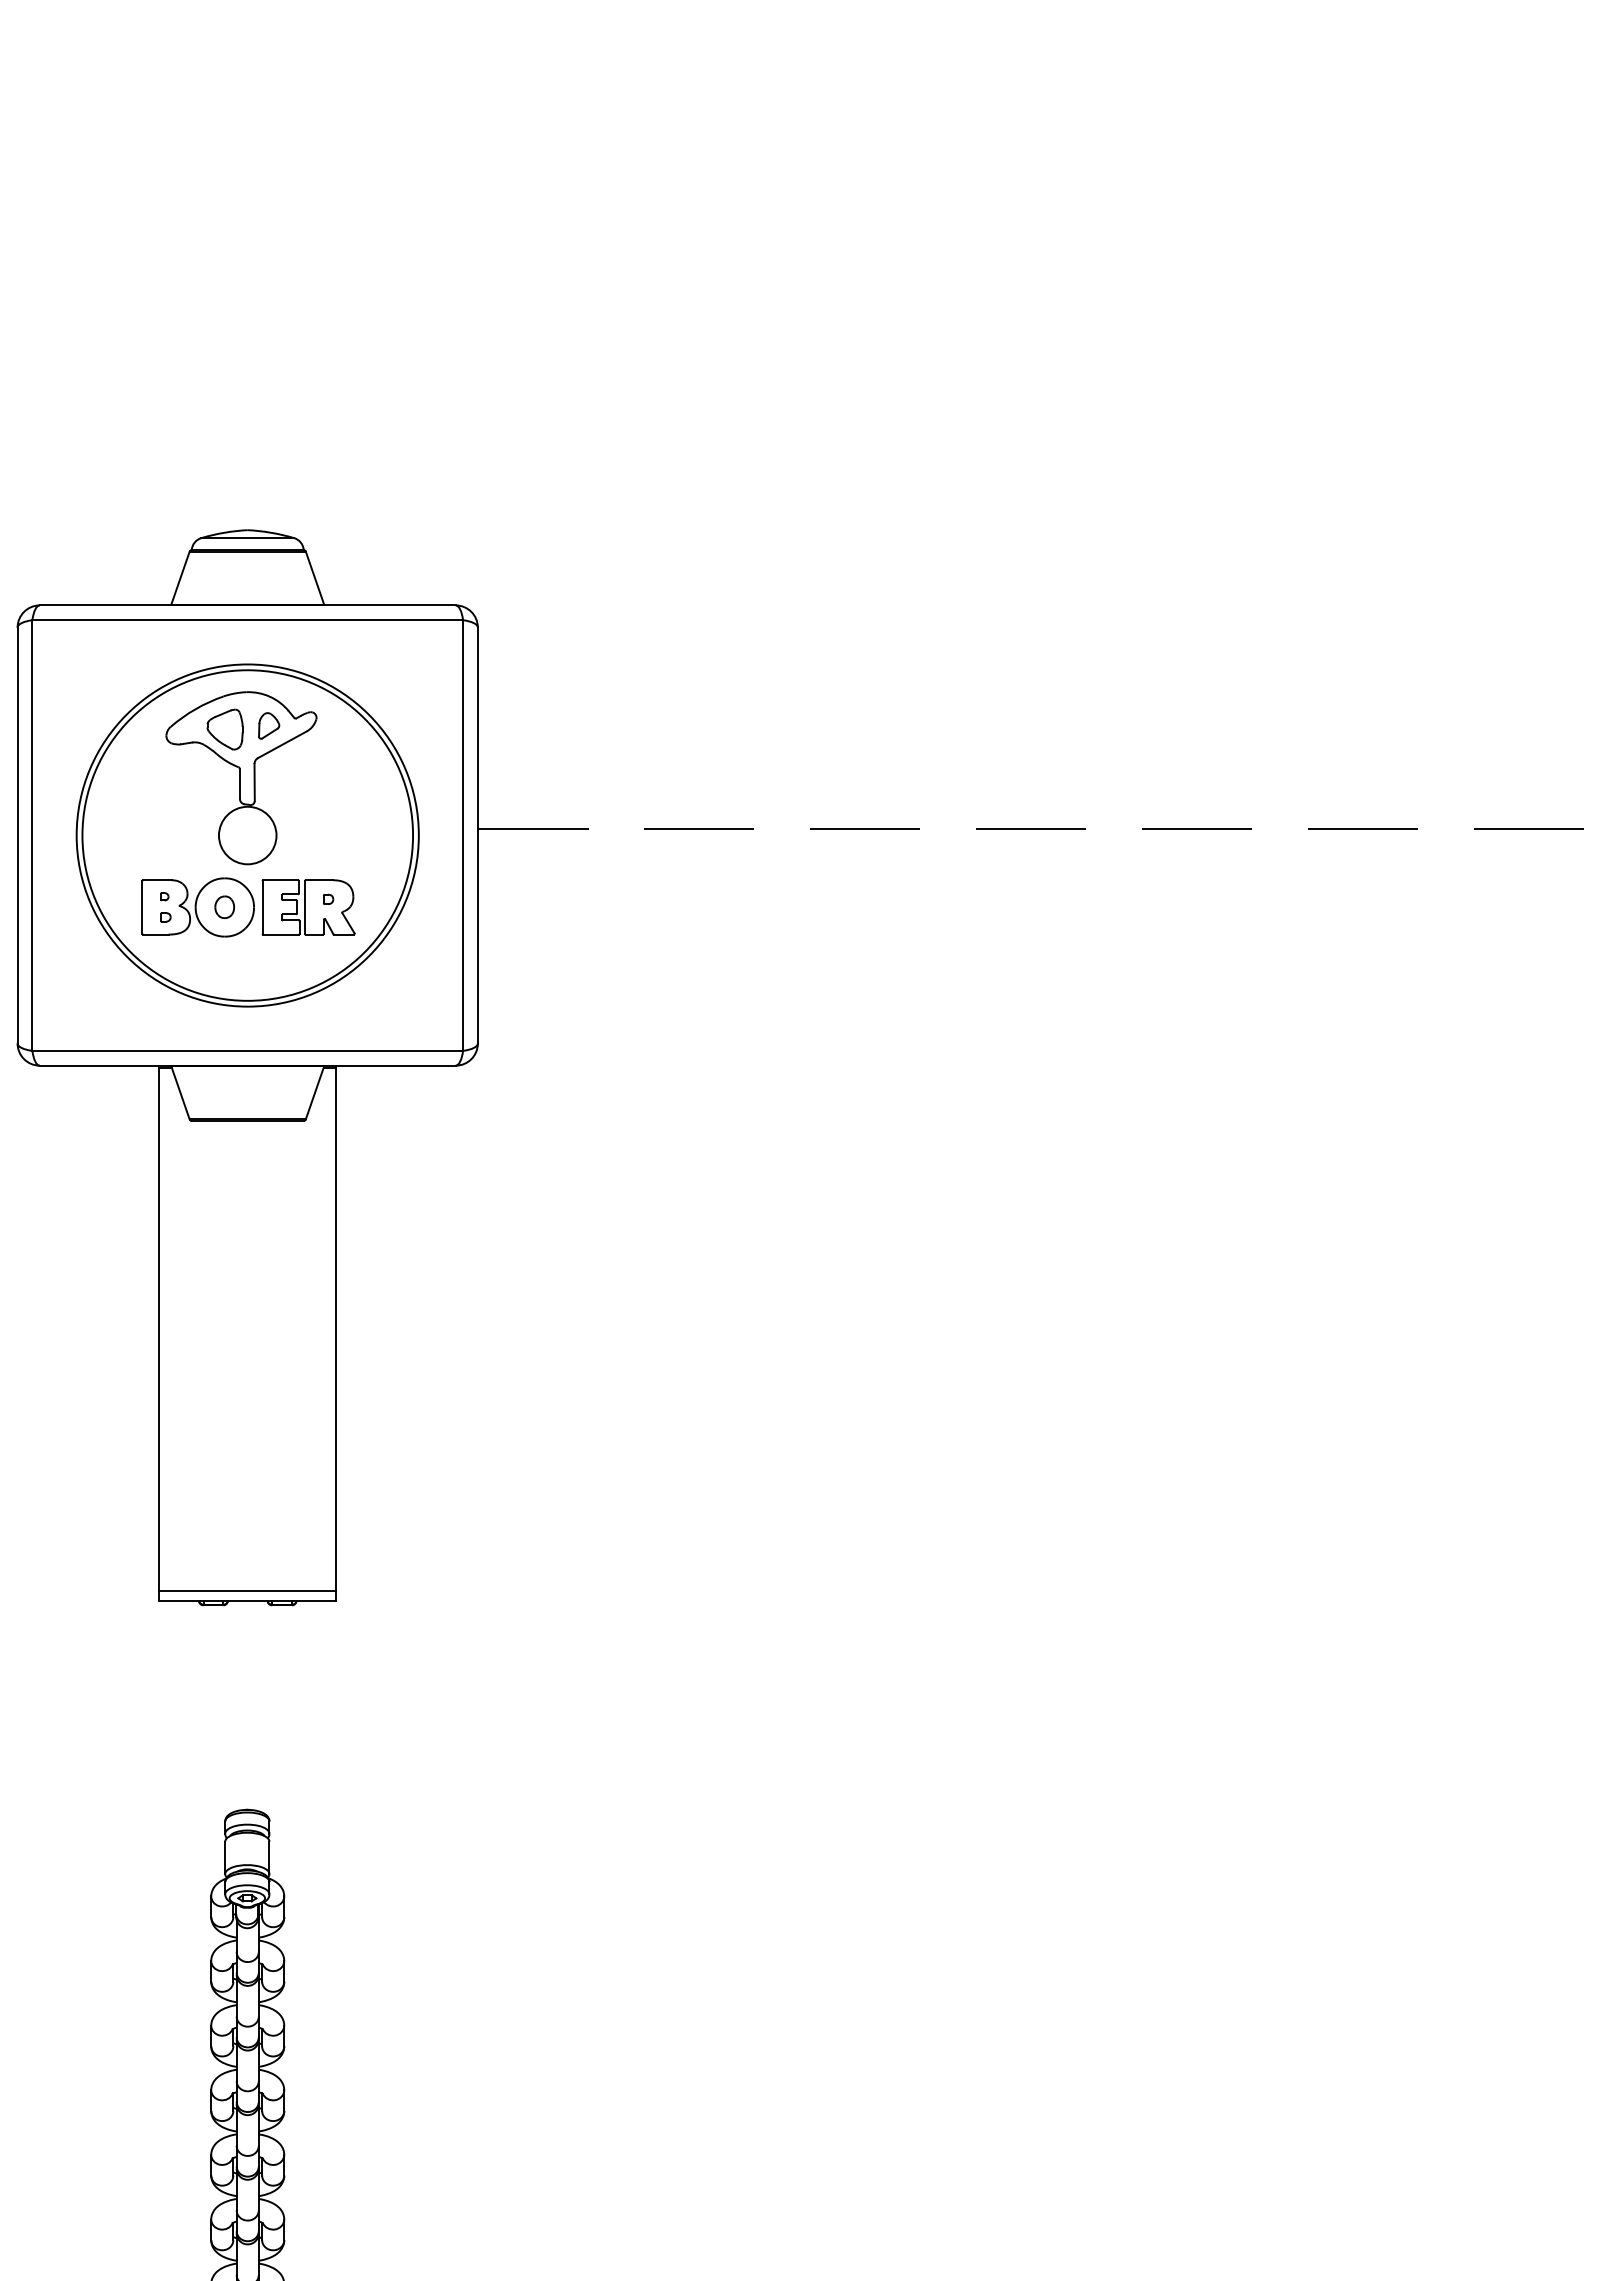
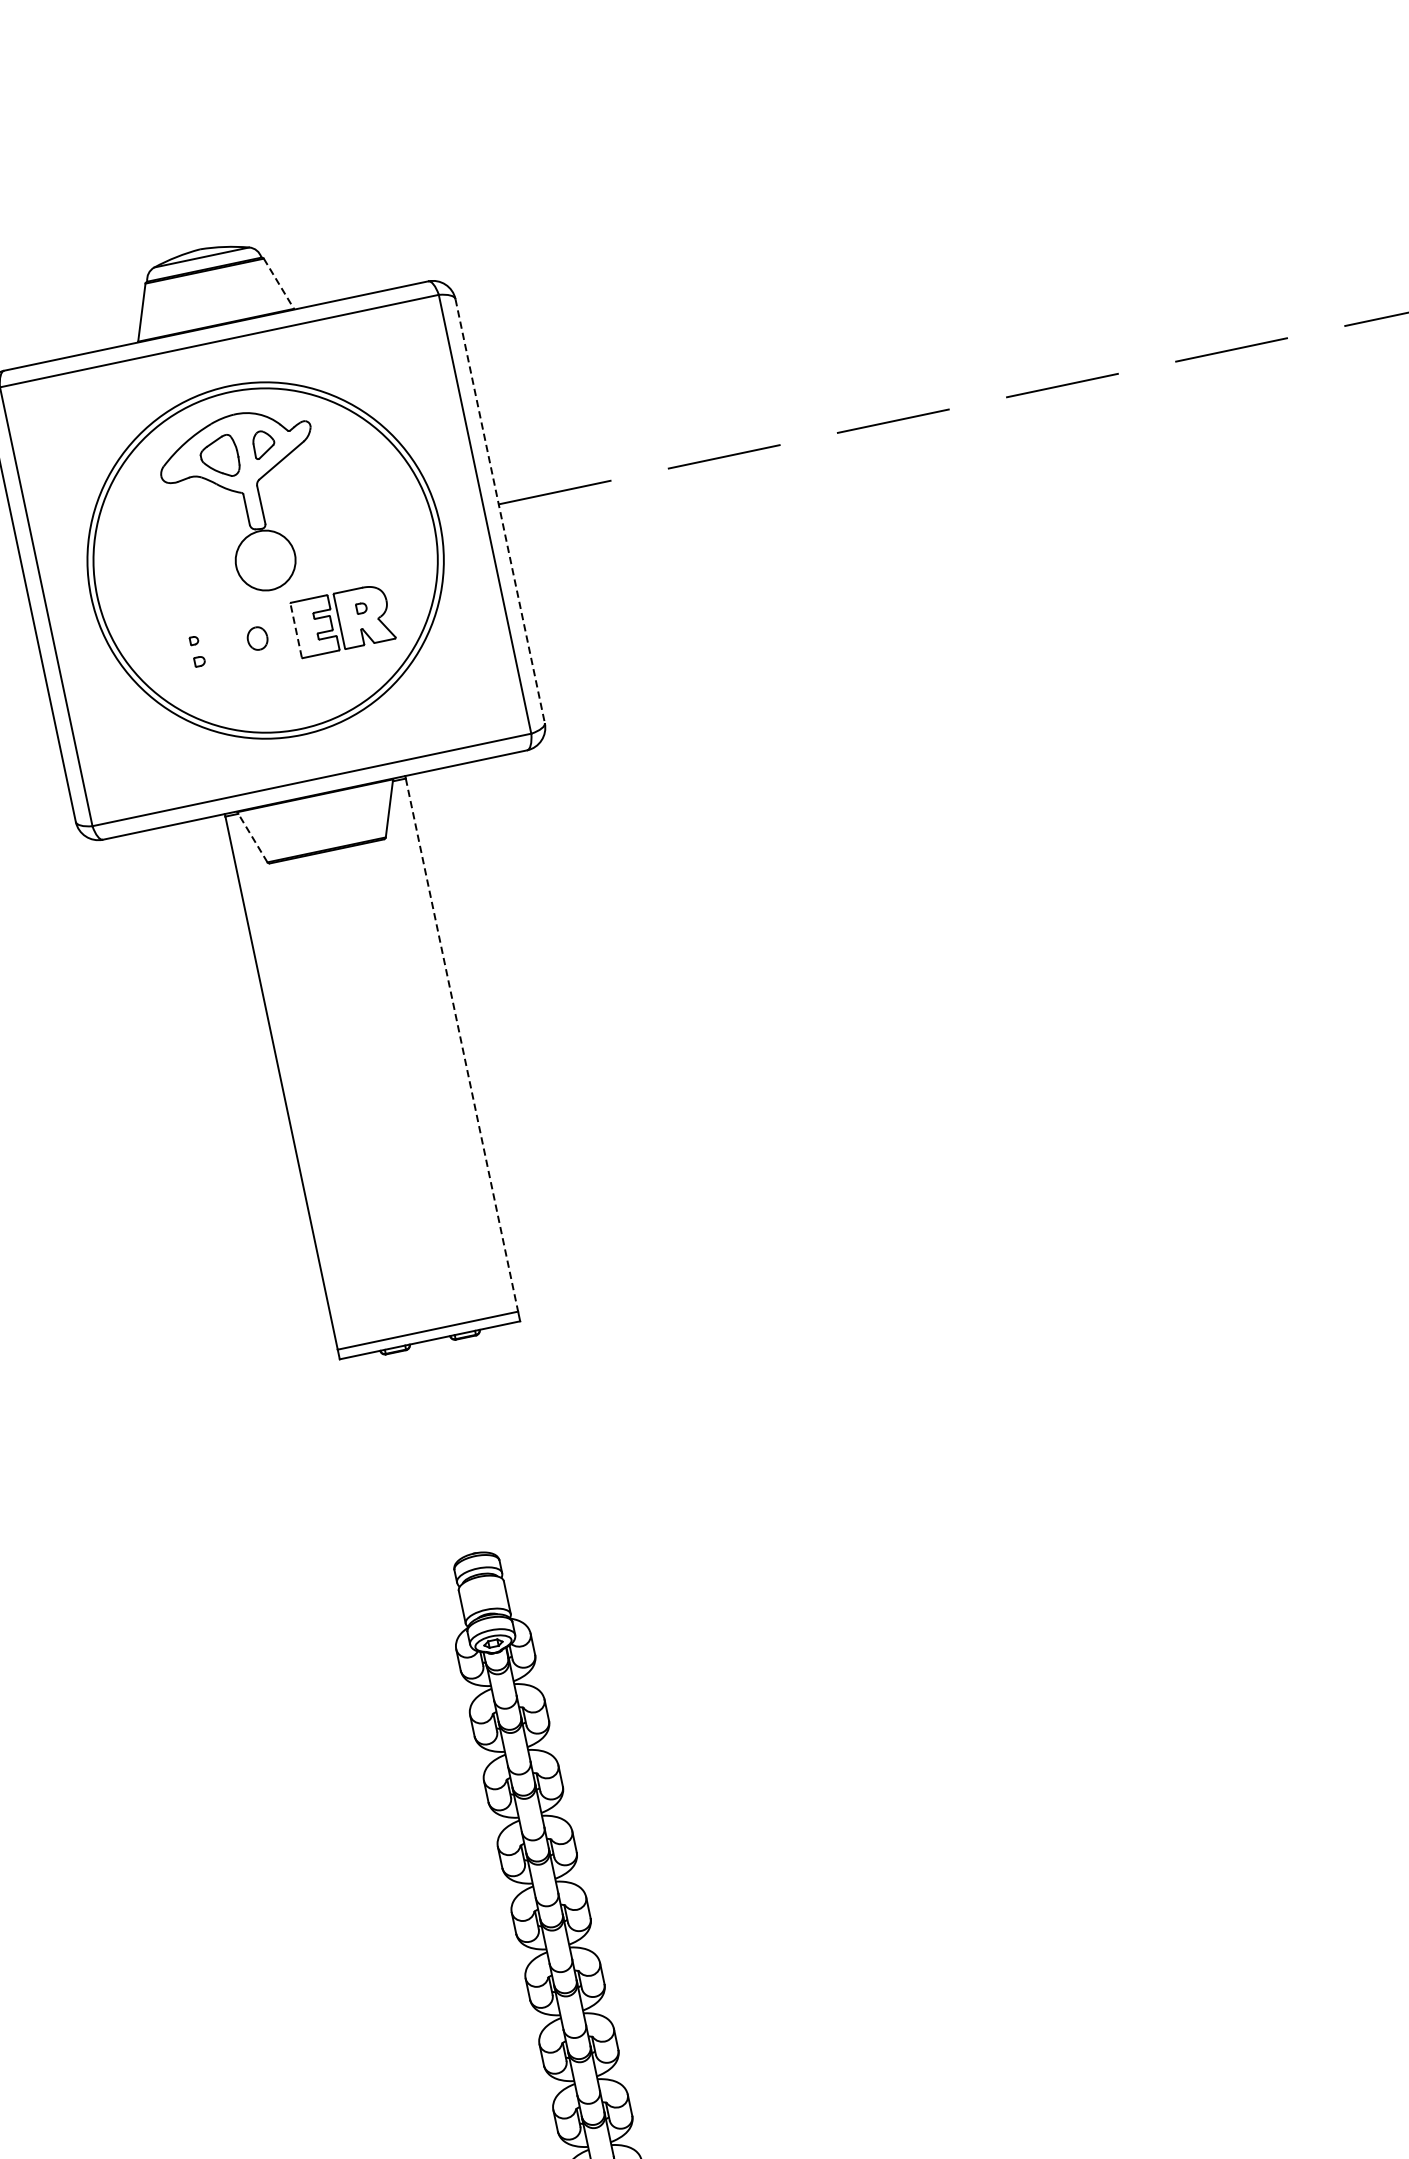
line: (315, 578) -> (279, 284), solid -> dashed
line: (477, 835) -> (499, 511), solid -> dashed
line: (262, 906) -> (295, 629), solid -> dashed
part: (197, 907) -> (229, 644), removed
line: (180, 1092) -> (252, 836), solid -> dashed
line: (336, 1329) -> (462, 1044), solid -> dashed

